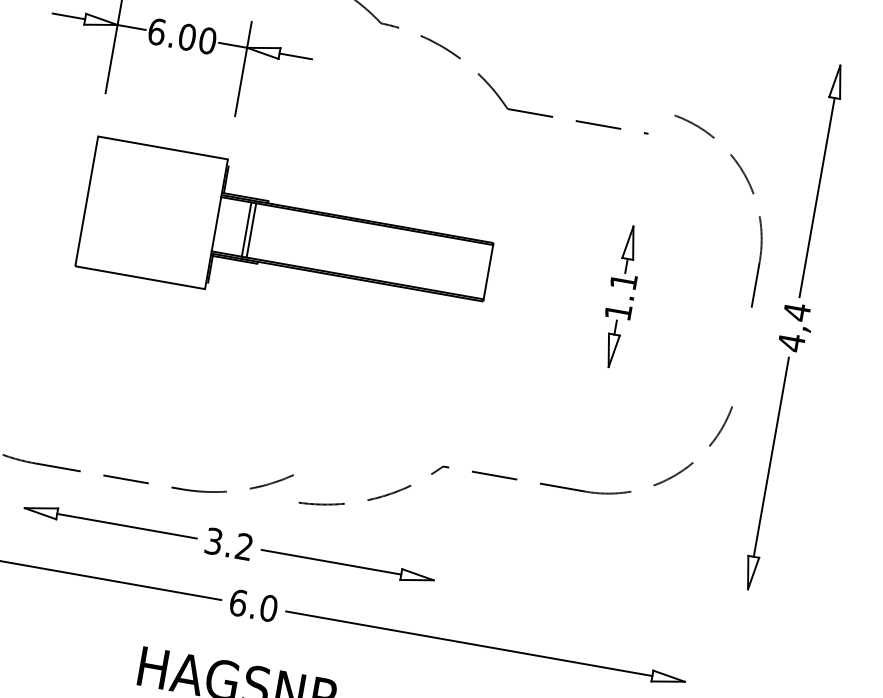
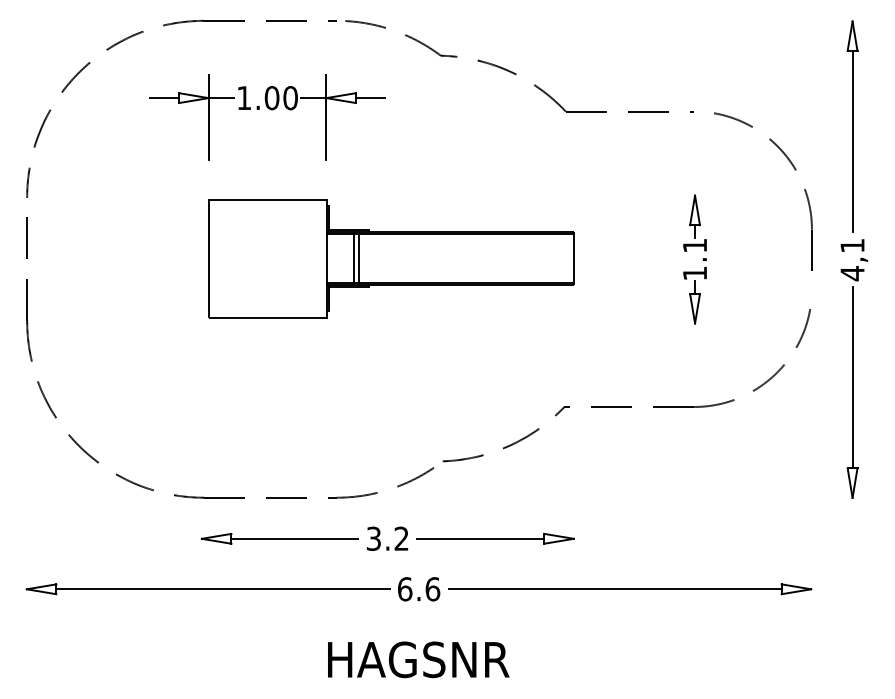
text: (156, 32) -> (244, 98), 6.00 -> 1.00
part: (751, 191) -> (793, 168), moved
text: (796, 311) -> (852, 245), 4,4 -> 4,1
part: (511, 477) -> (626, 406), moved
text: (268, 608) -> (432, 589), 6.0 -> 6.6

